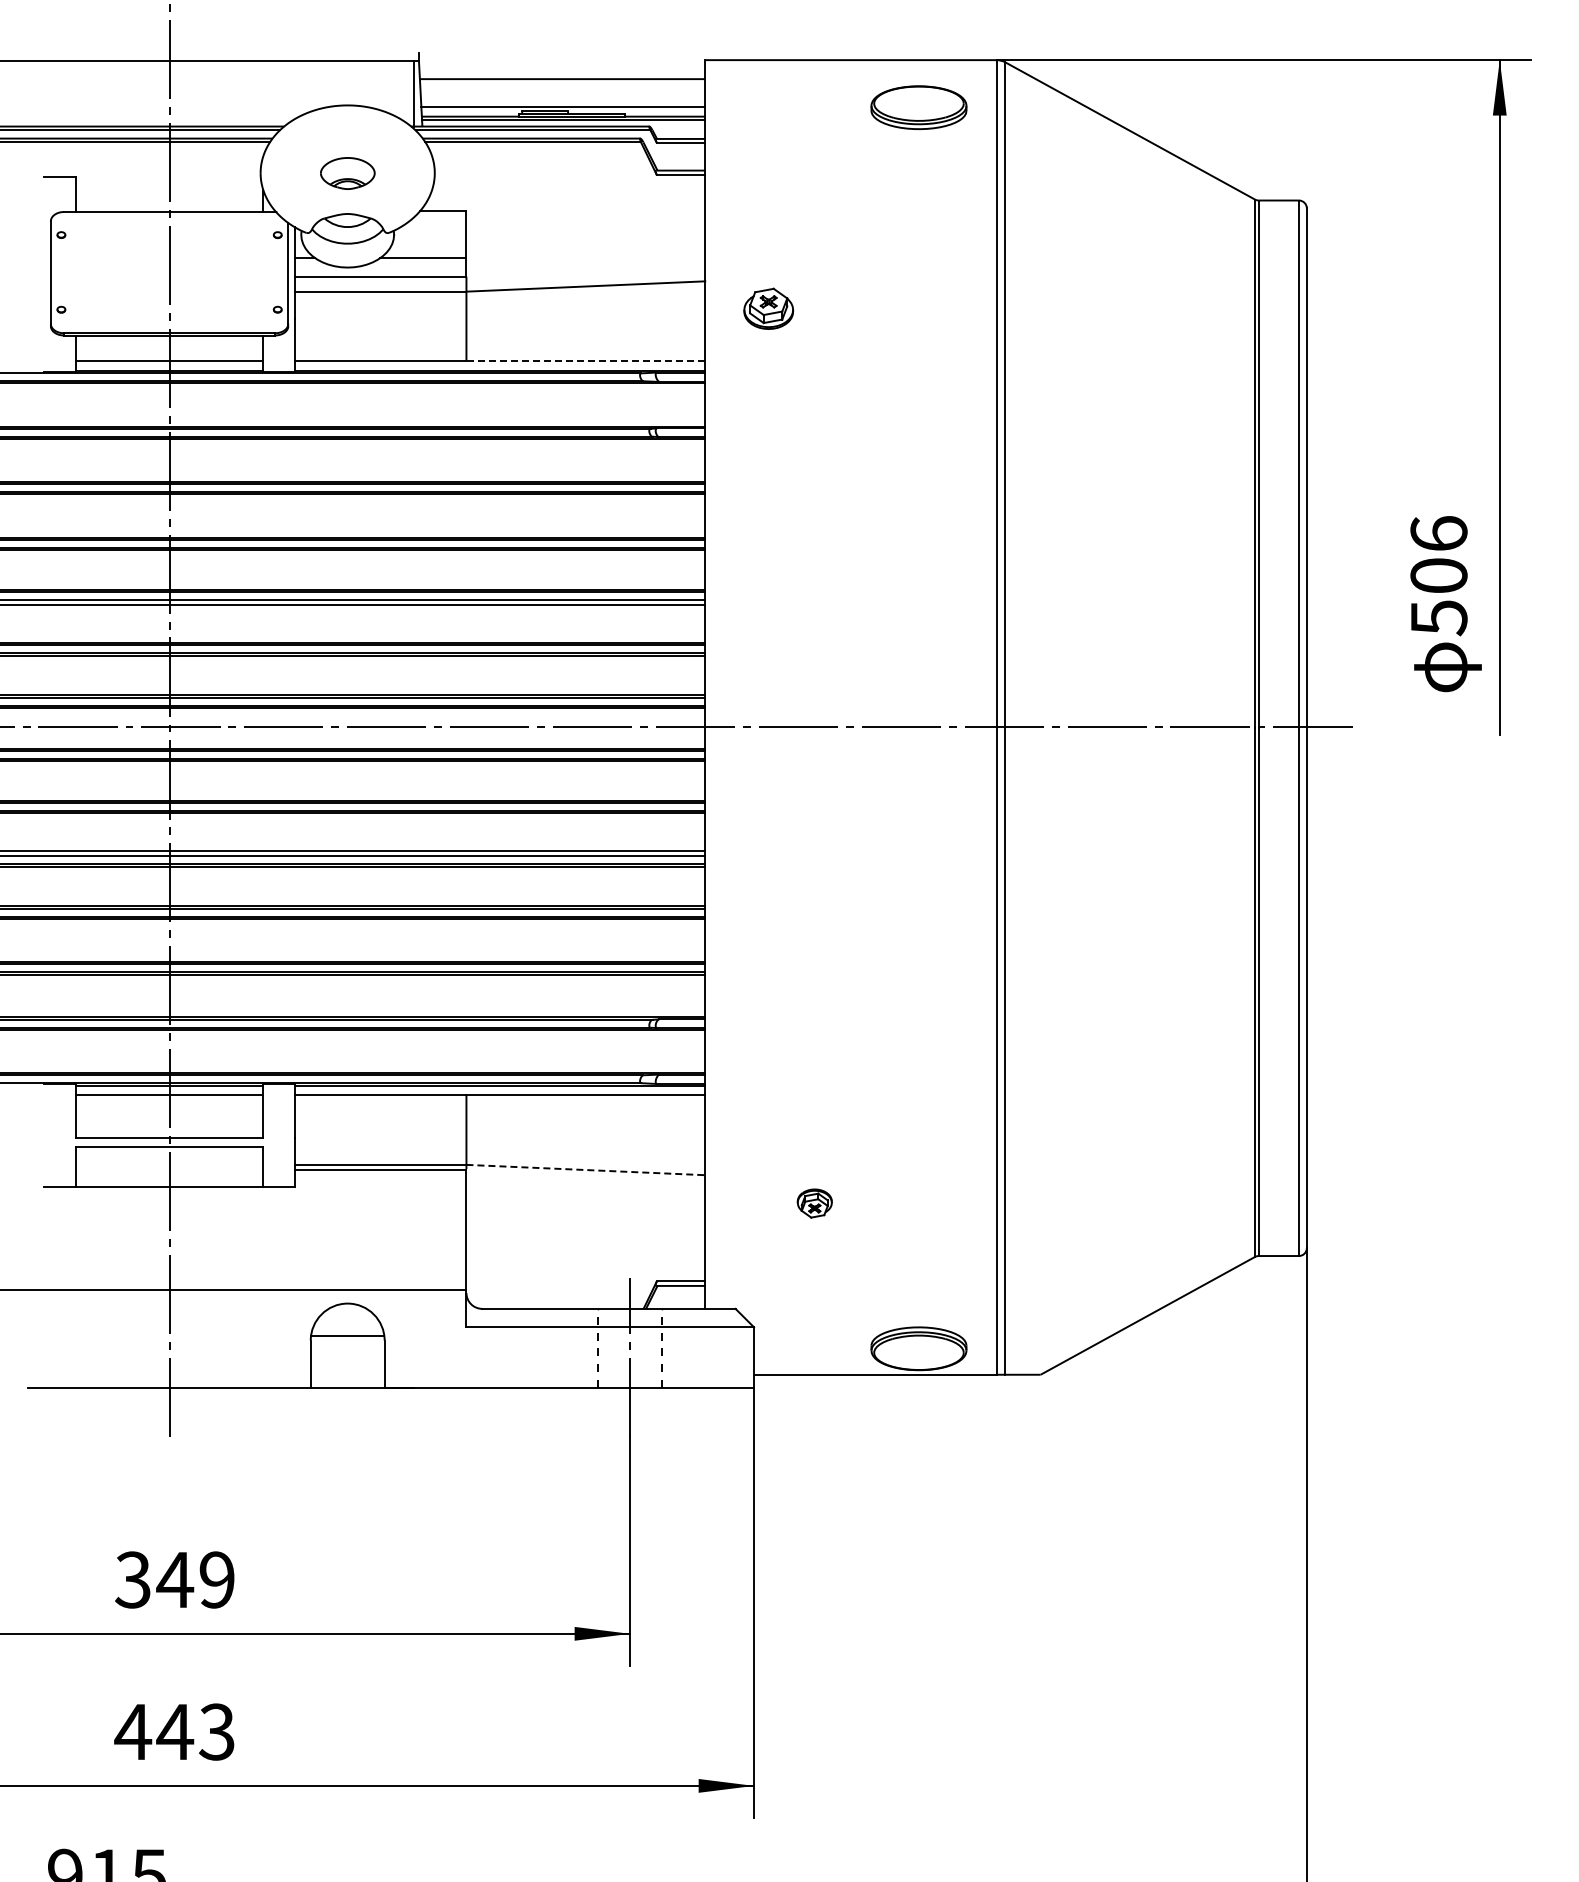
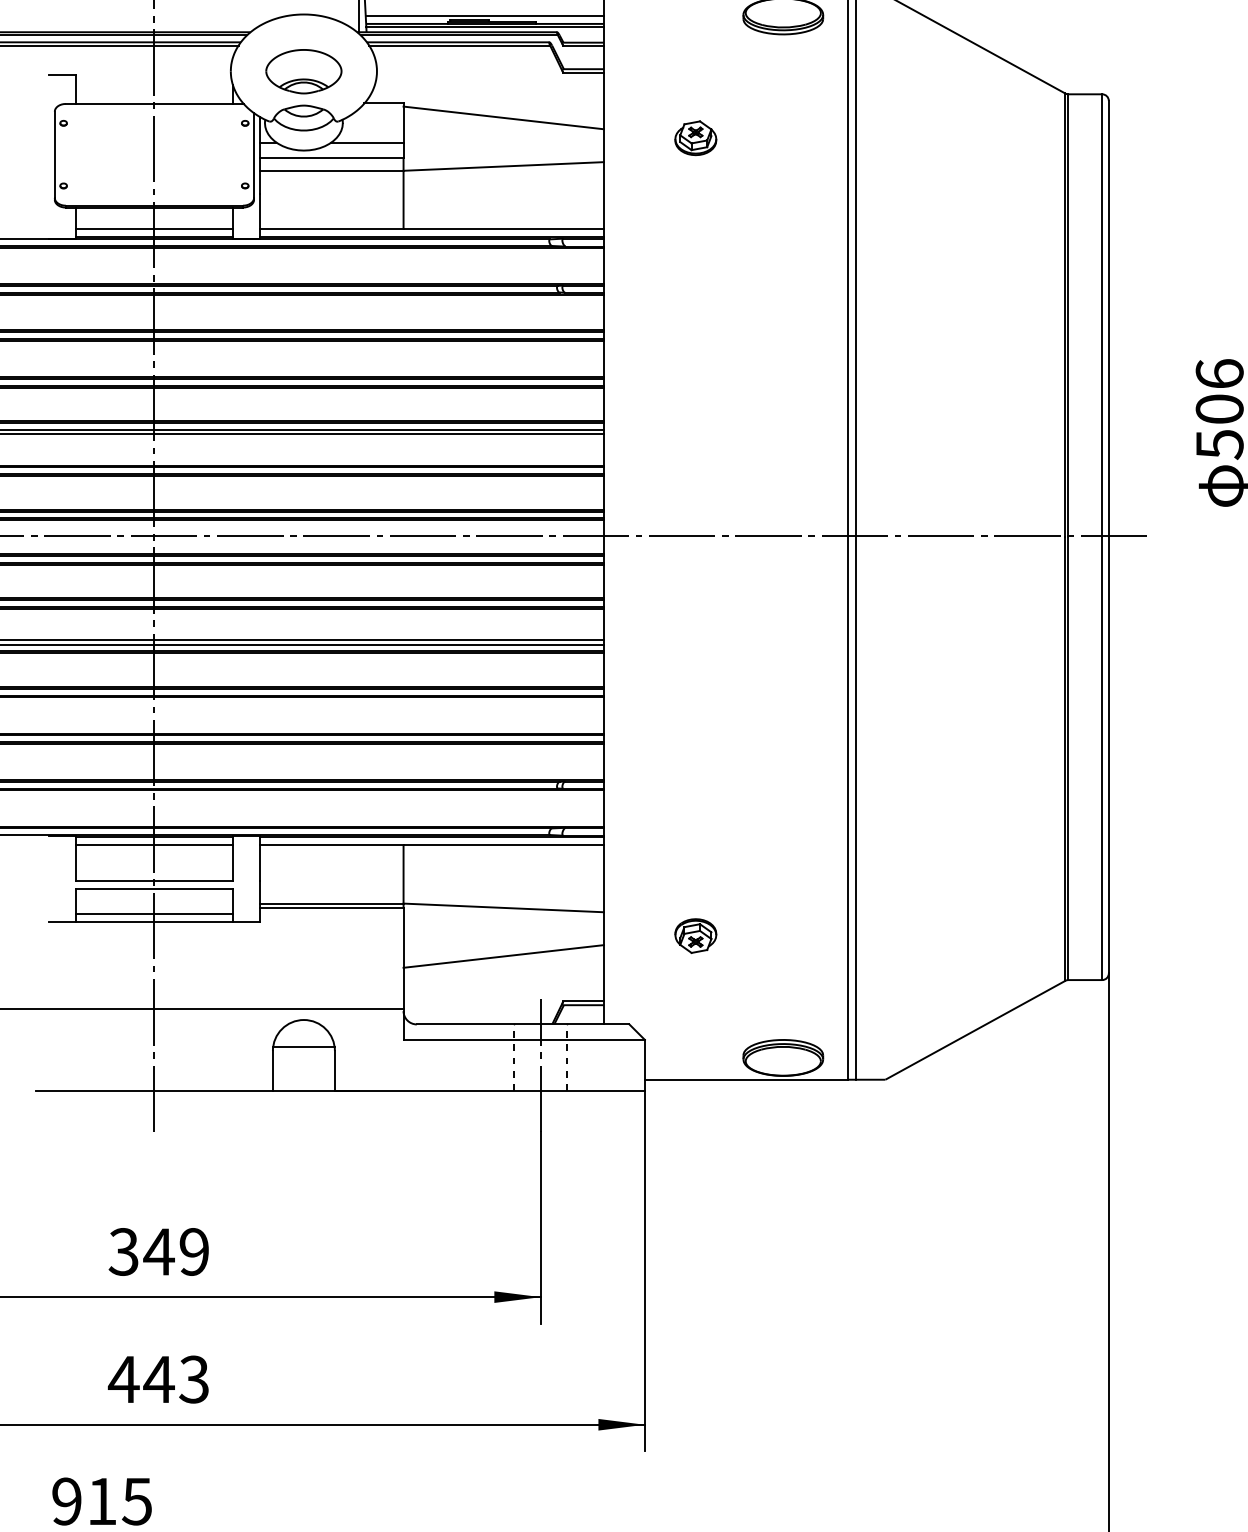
part: (347, 173) -> (303, 71), size x1.67
line: (585, 228) -> (503, 117), added
part: (768, 308) -> (695, 137), moved
line: (585, 361) -> (503, 229), dashed -> solid
line: (585, 1170) -> (503, 908), dashed -> solid
line: (169, 1177) -> (154, 914), added
part: (814, 1203) -> (695, 936), size x1.43
line: (585, 1227) -> (503, 956), added

